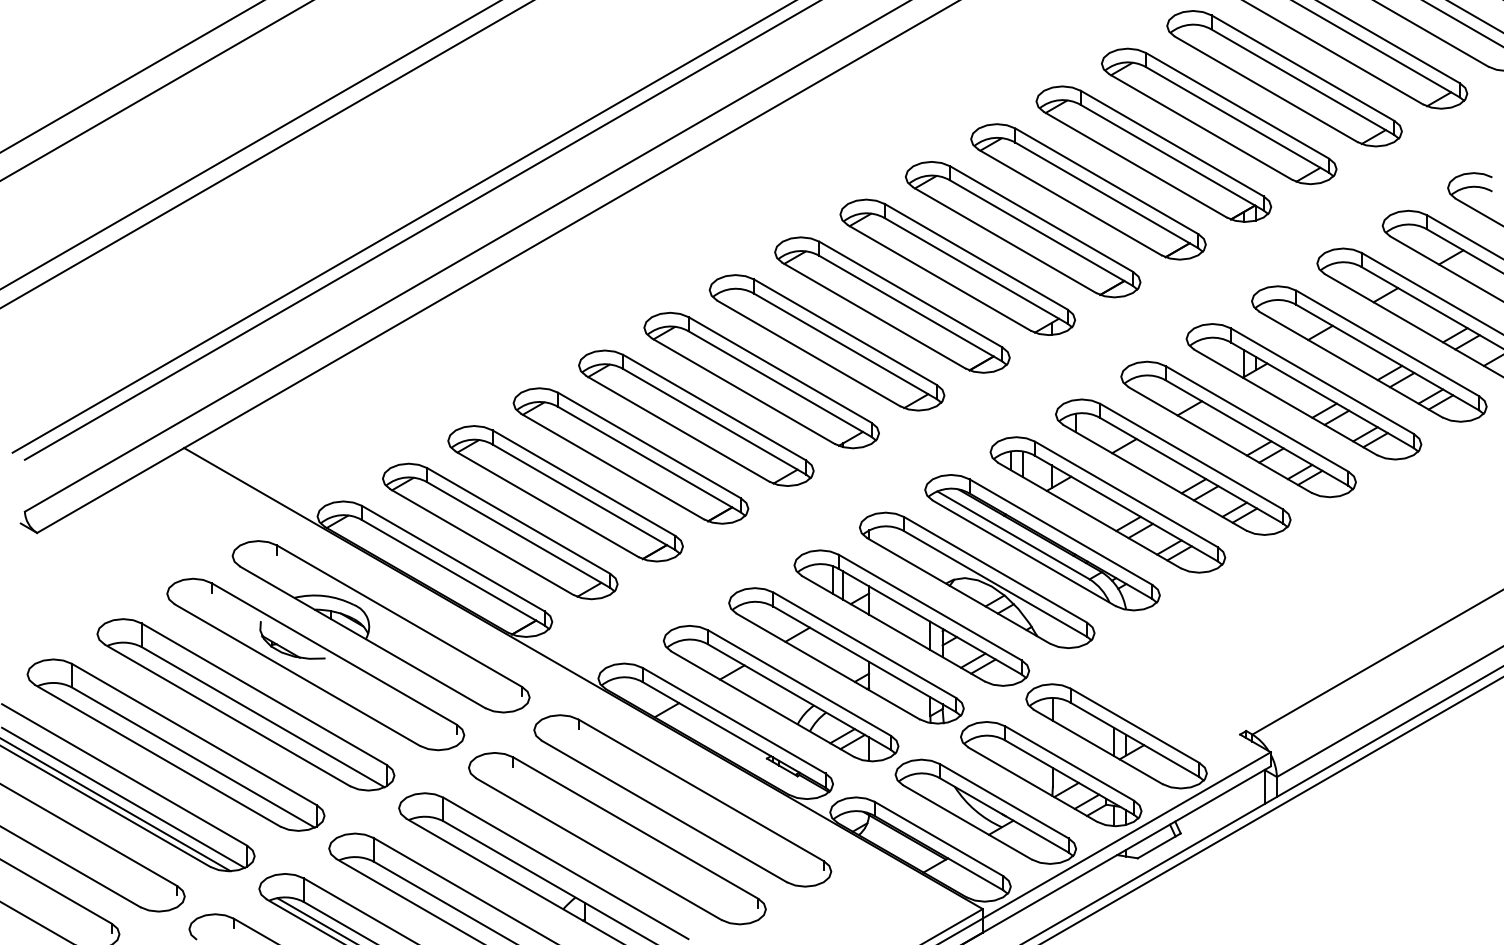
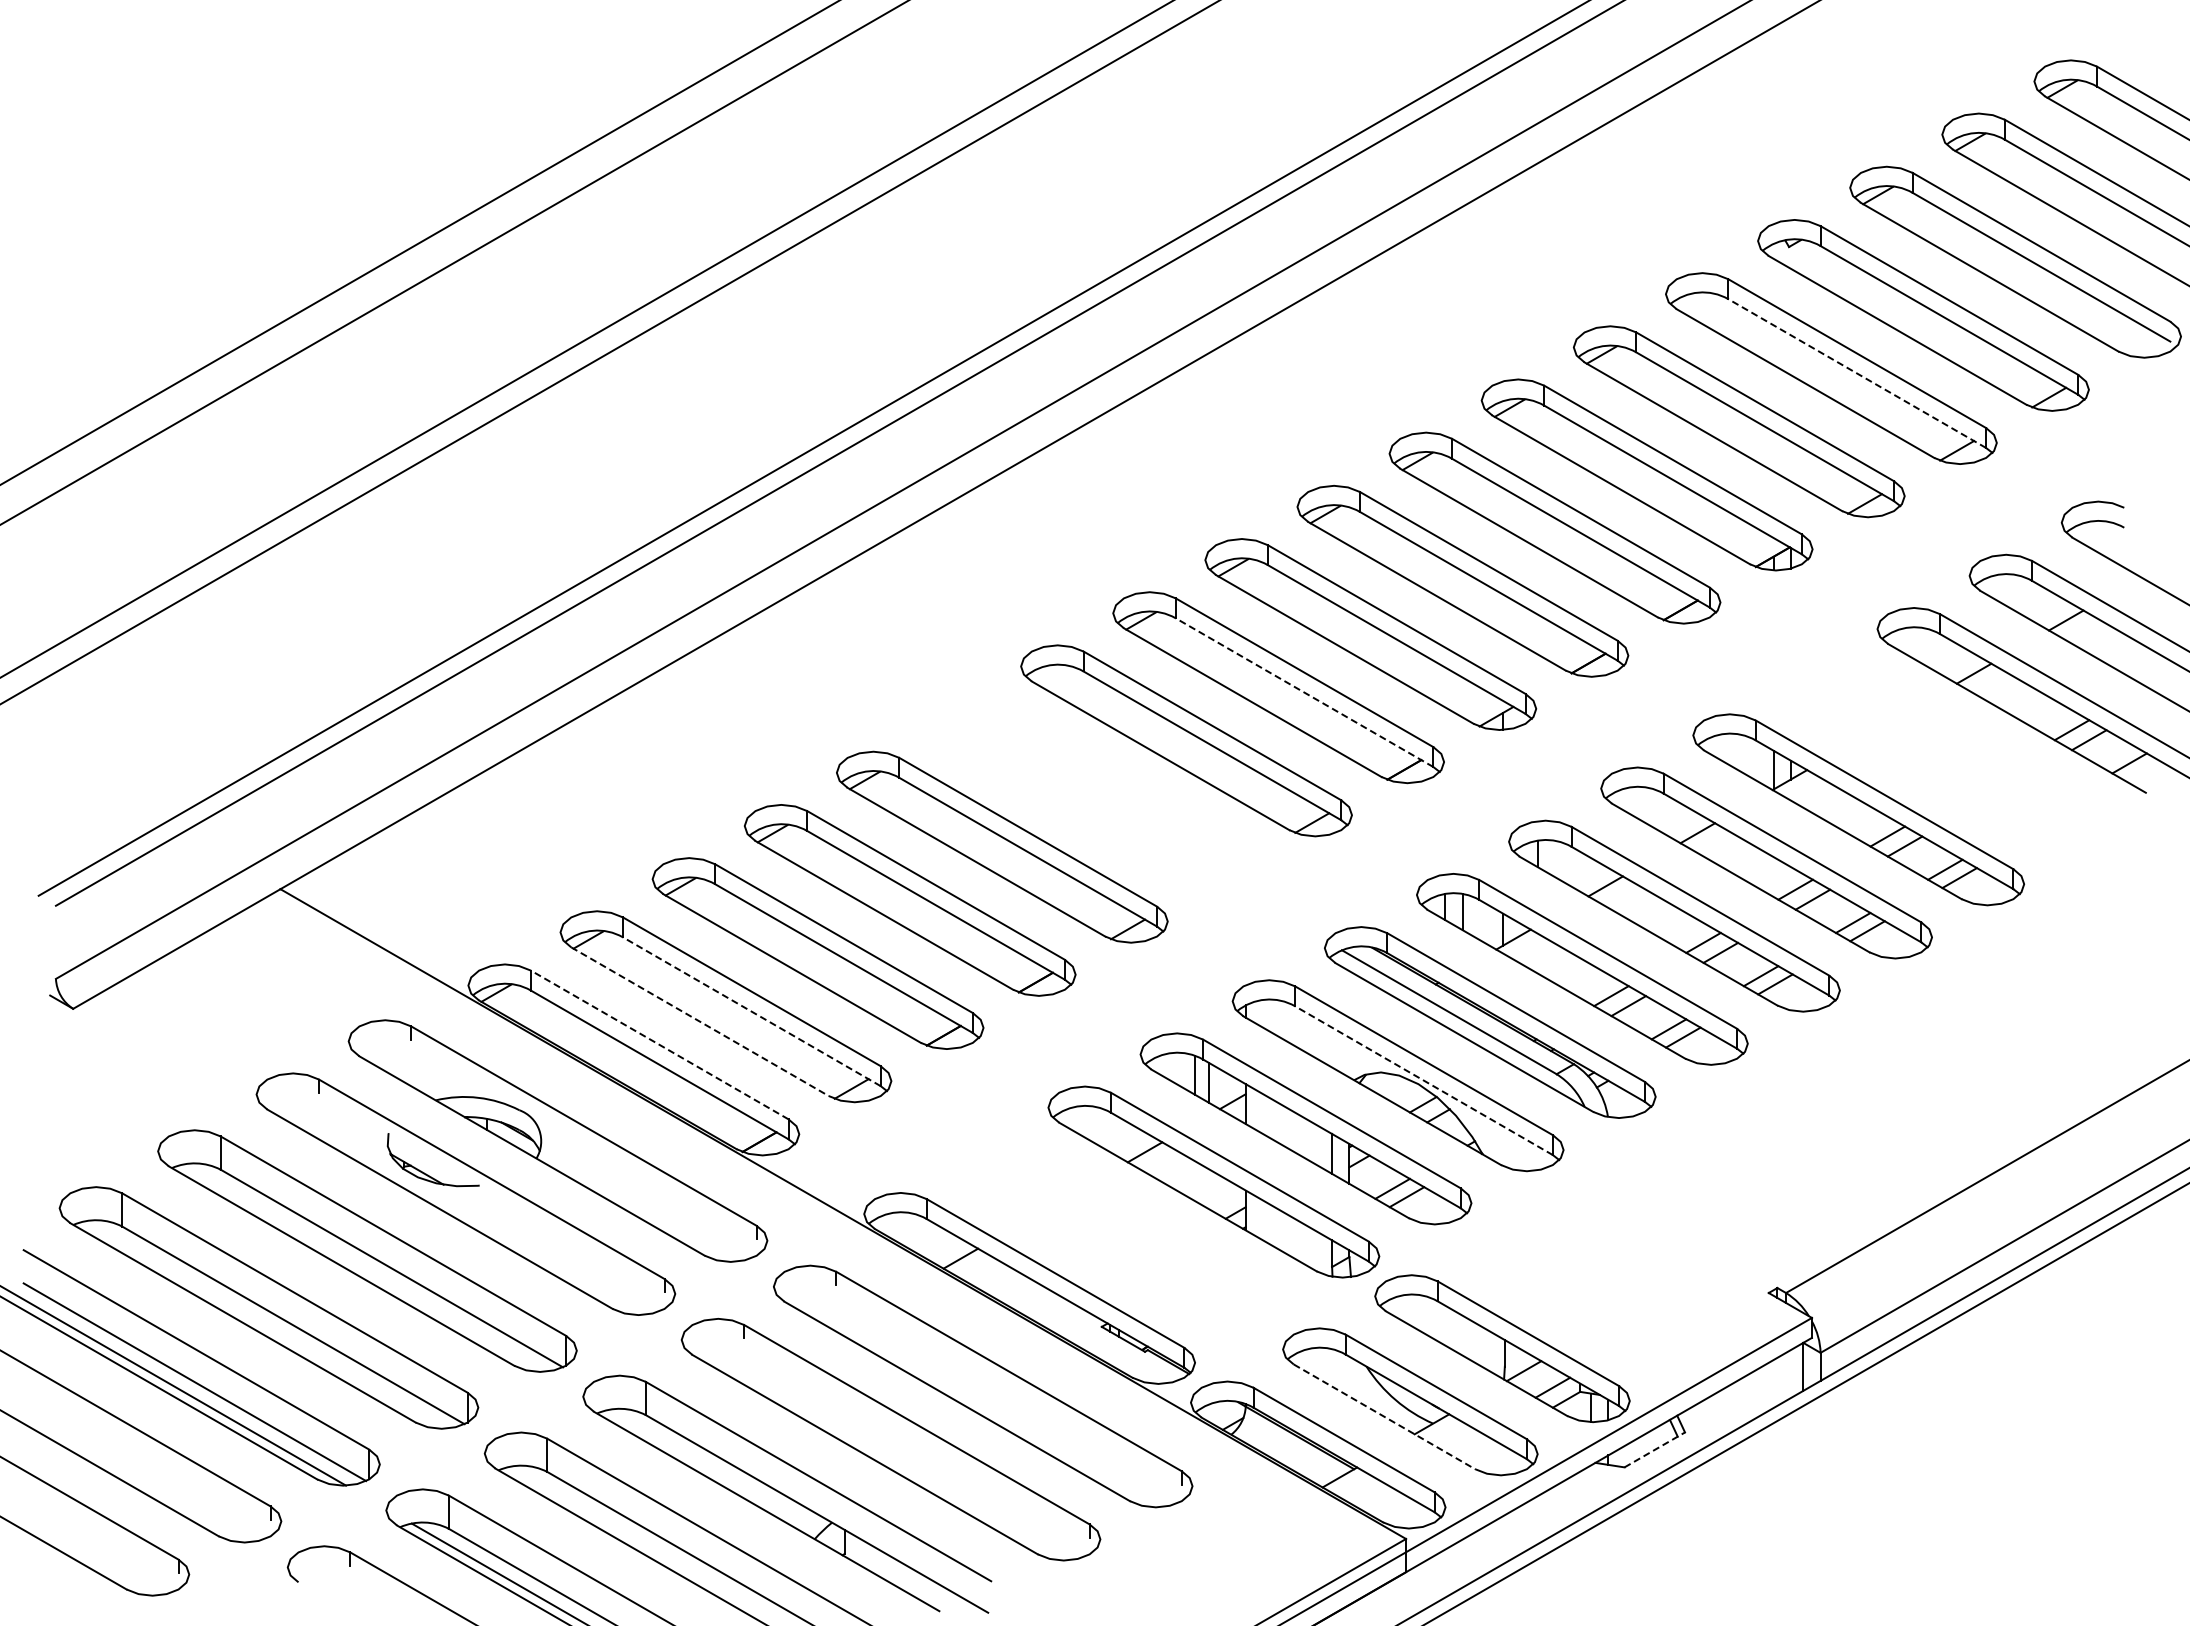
line: (1303, 82) -> (1857, 373), solid -> dashed
line: (910, 308) -> (1304, 692), solid -> dashed
part: (1369, 353) -> (1950, 756), removed
part: (761, 380) -> (1094, 793), removed
line: (518, 534) -> (751, 1011), solid -> dashed
line: (482, 541) -> (700, 1021), solid -> dashed
line: (453, 558) -> (659, 1044), solid -> dashed
line: (995, 583) -> (1424, 1080), solid -> dashed
part: (780, 693) -> (1121, 1234), removed
part: (1116, 736) -> (1594, 1295), removed
line: (967, 822) -> (1384, 1416), solid -> dashed
line: (1159, 845) -> (1654, 1449), solid -> dashed

